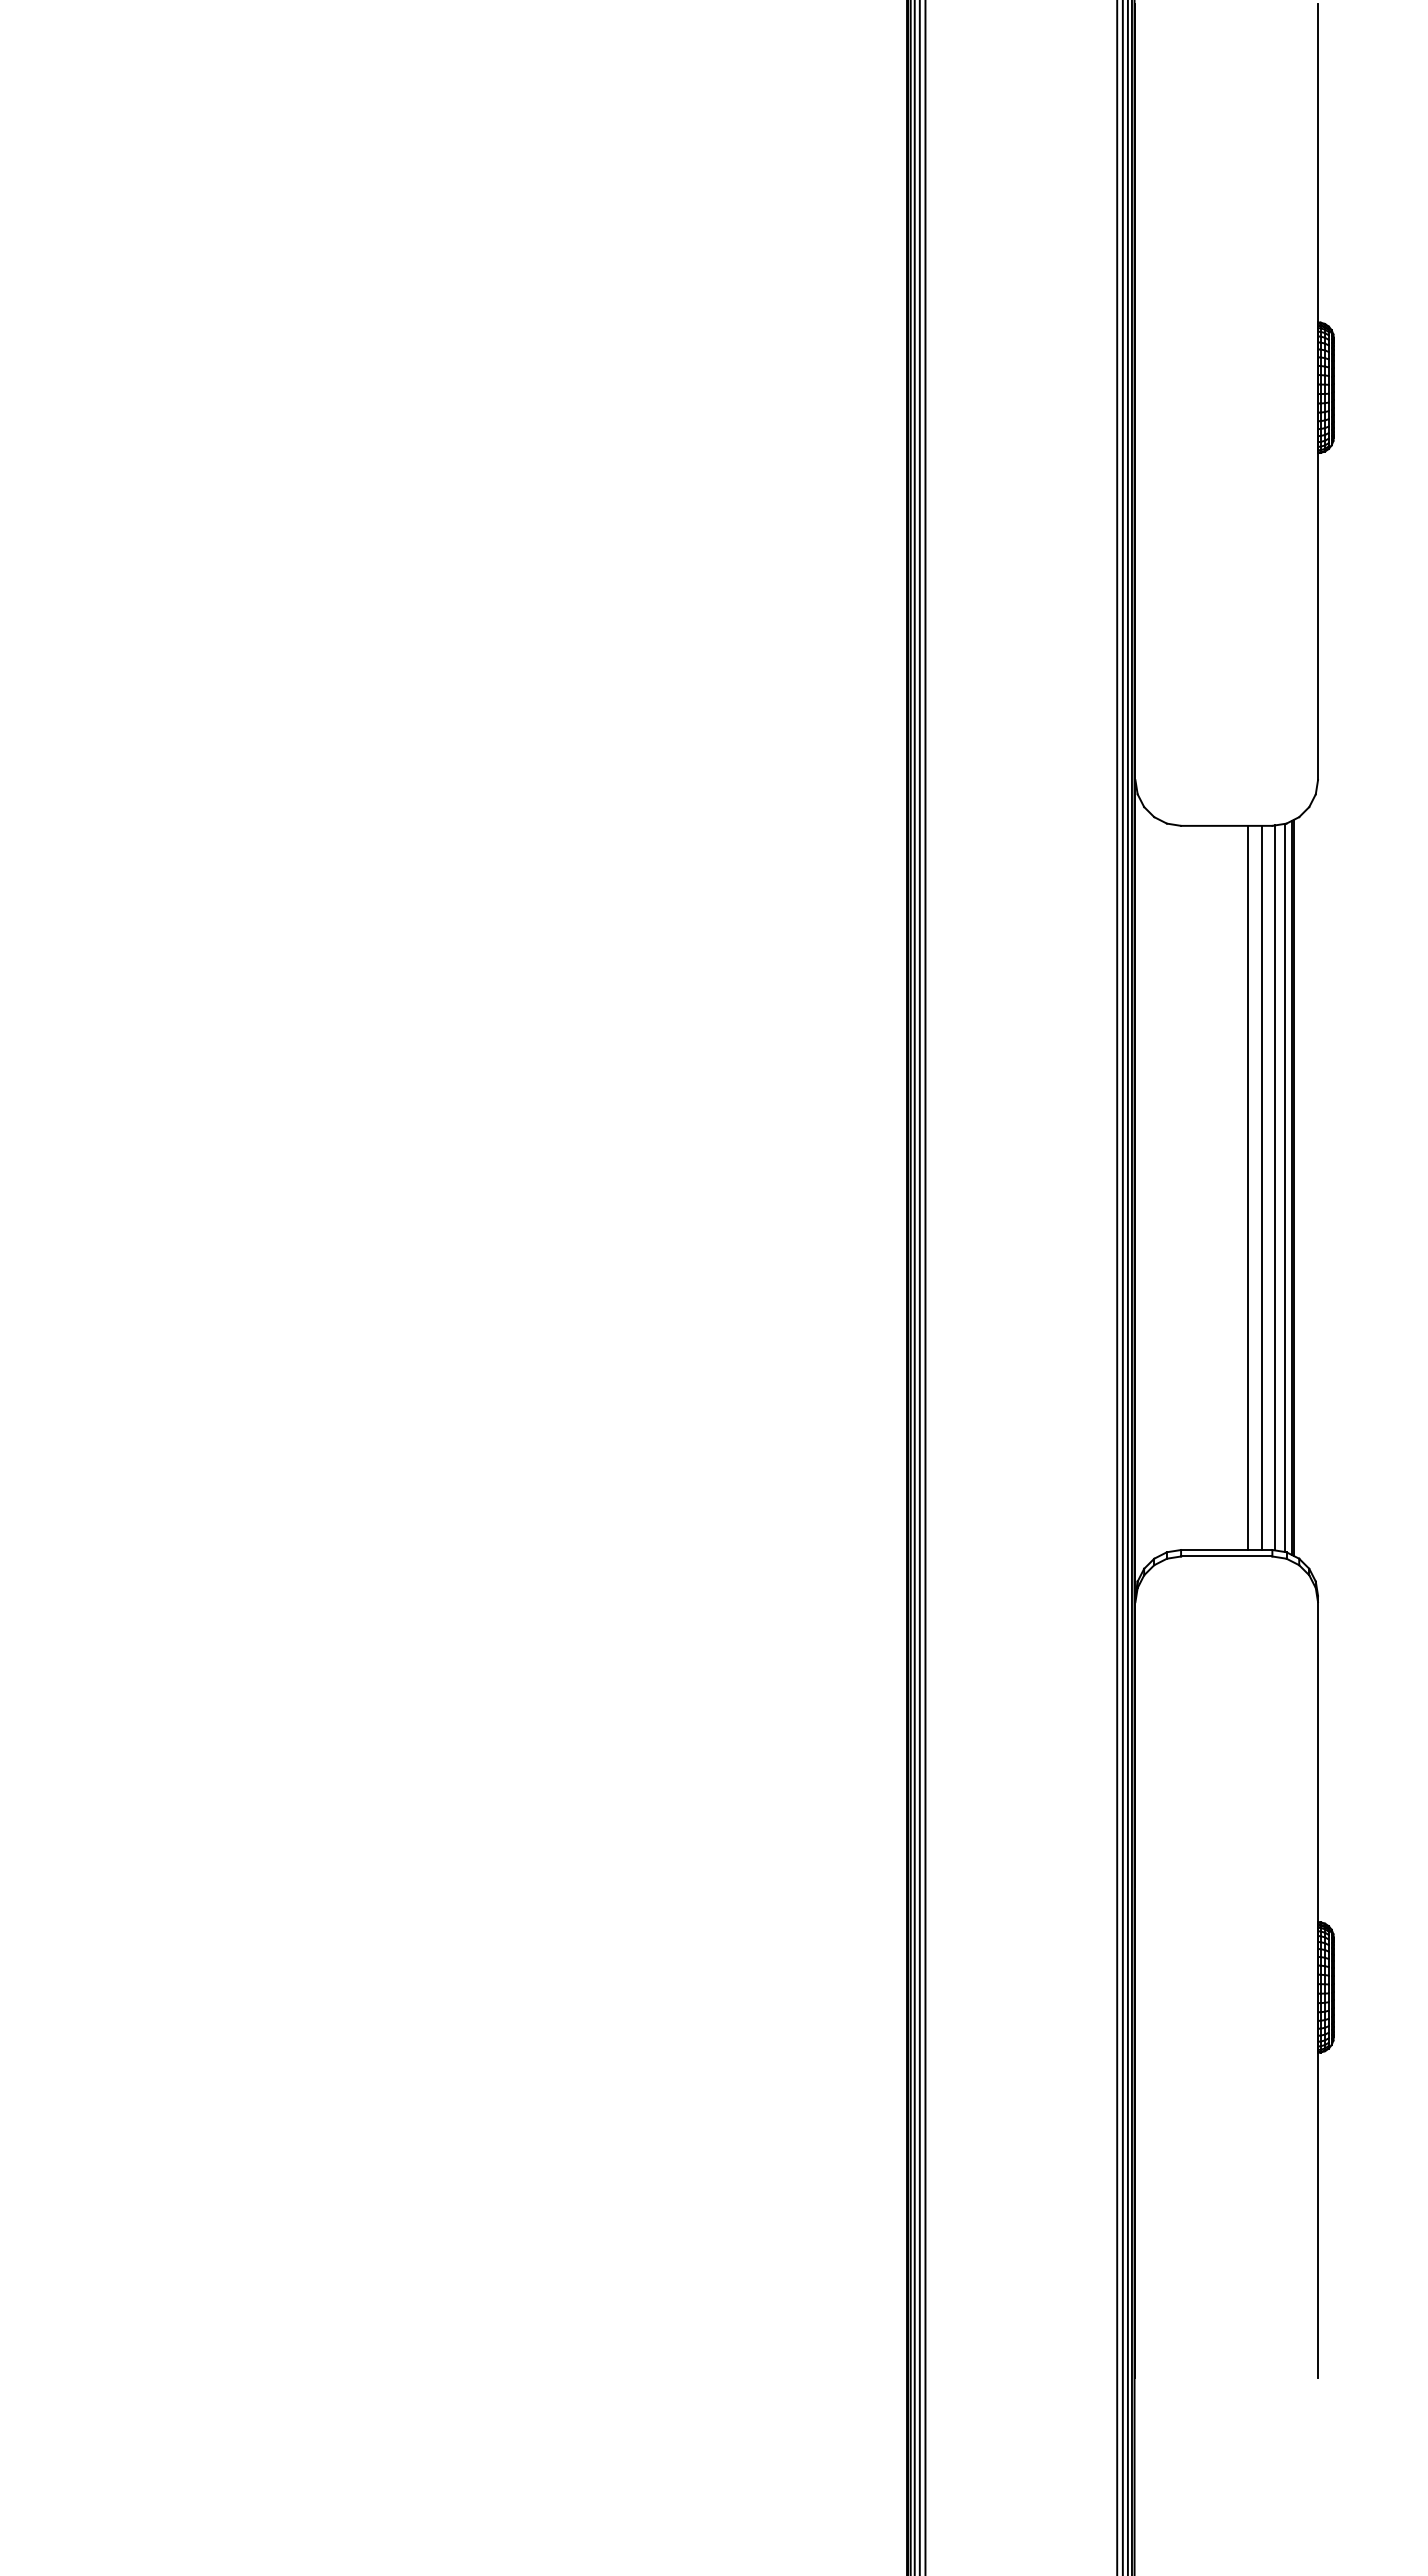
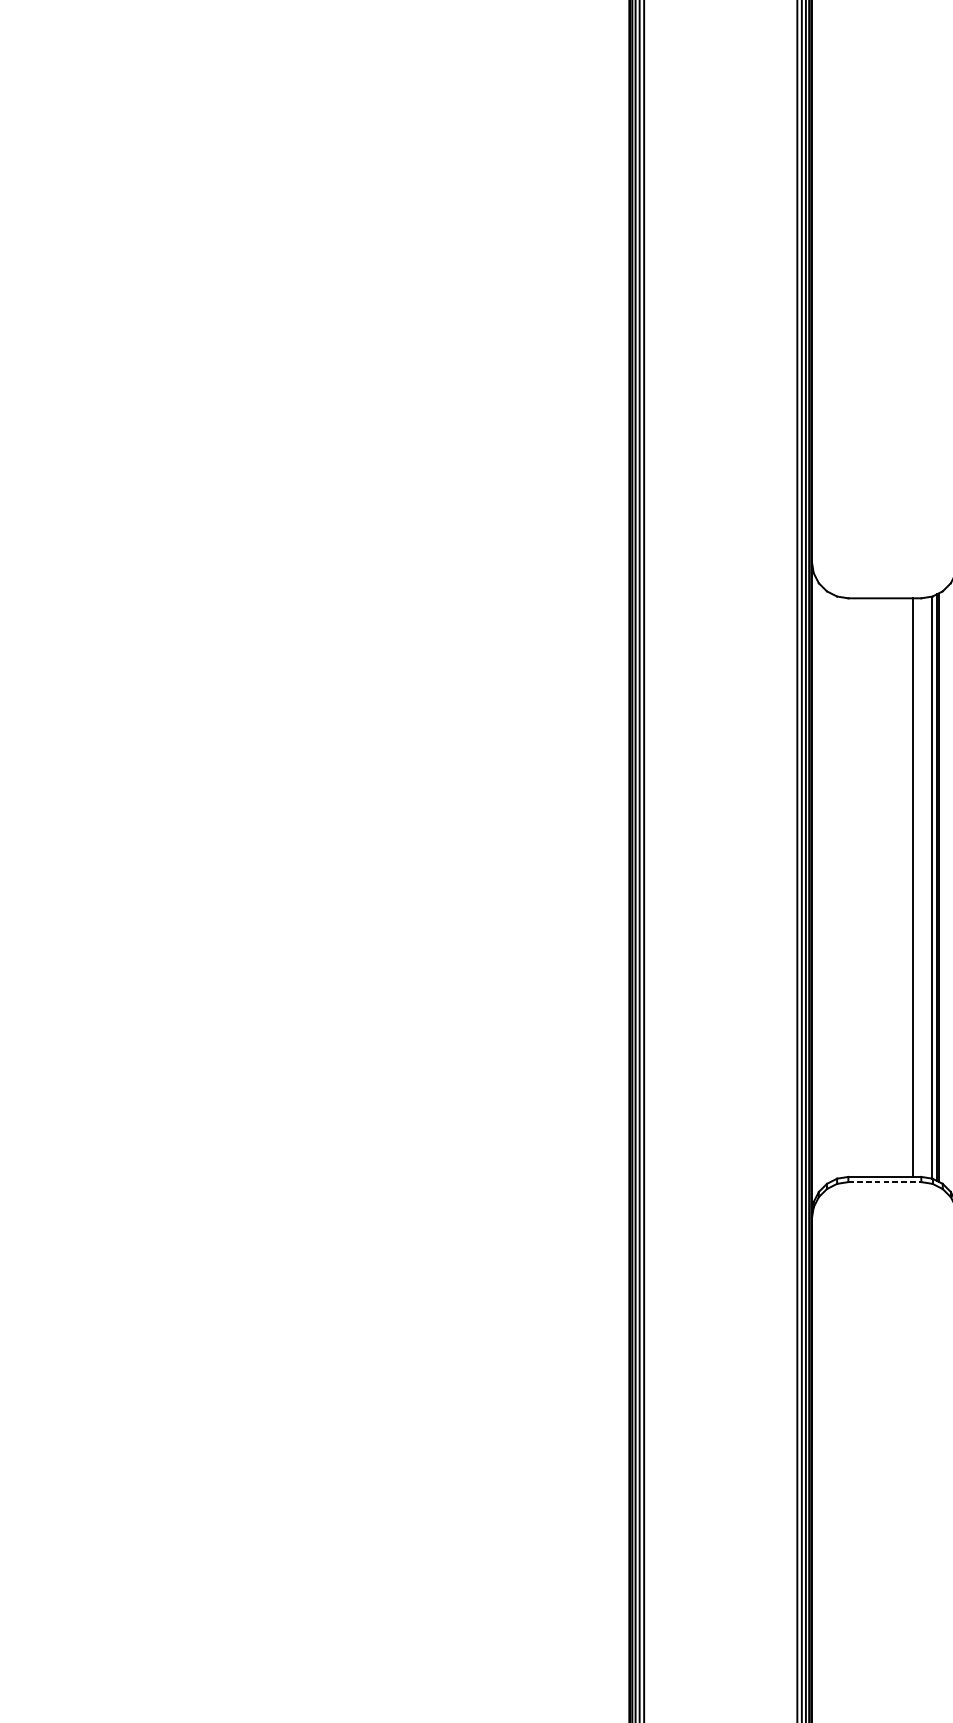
line: (1248, 1187) -> (902, 887), removed
line: (1275, 1187) -> (923, 887), removed
line: (1226, 1556) -> (884, 1182), solid -> dashed

